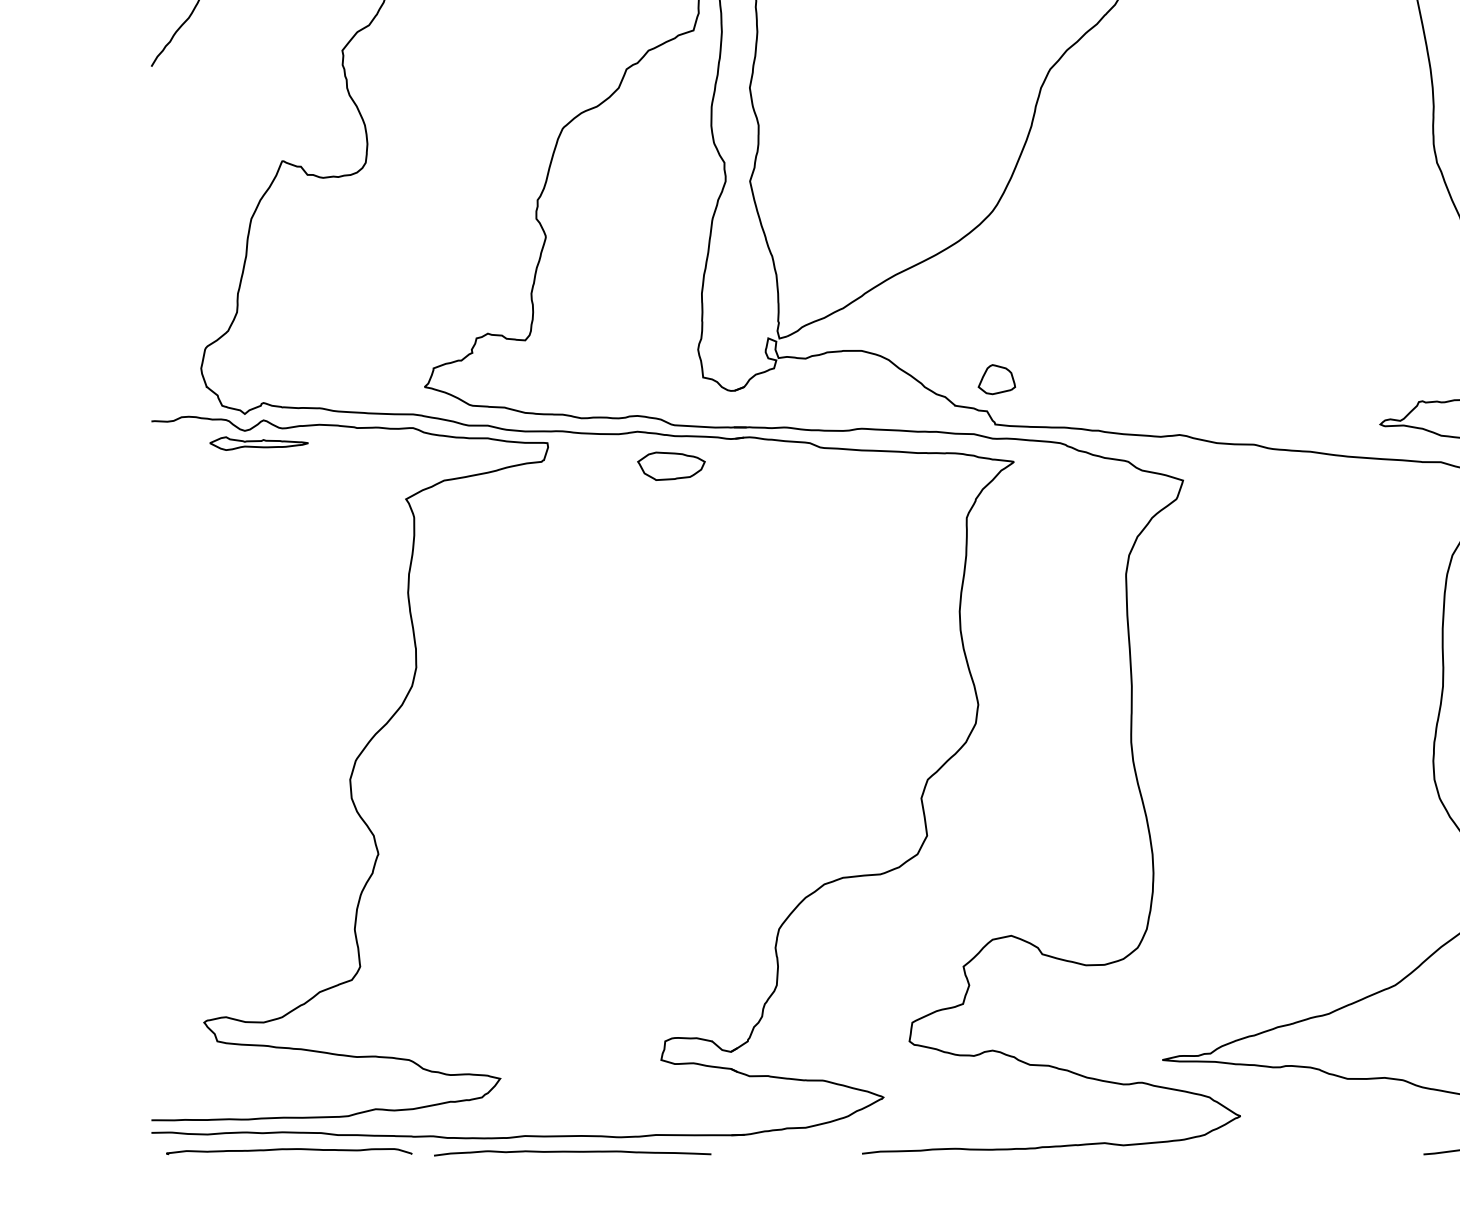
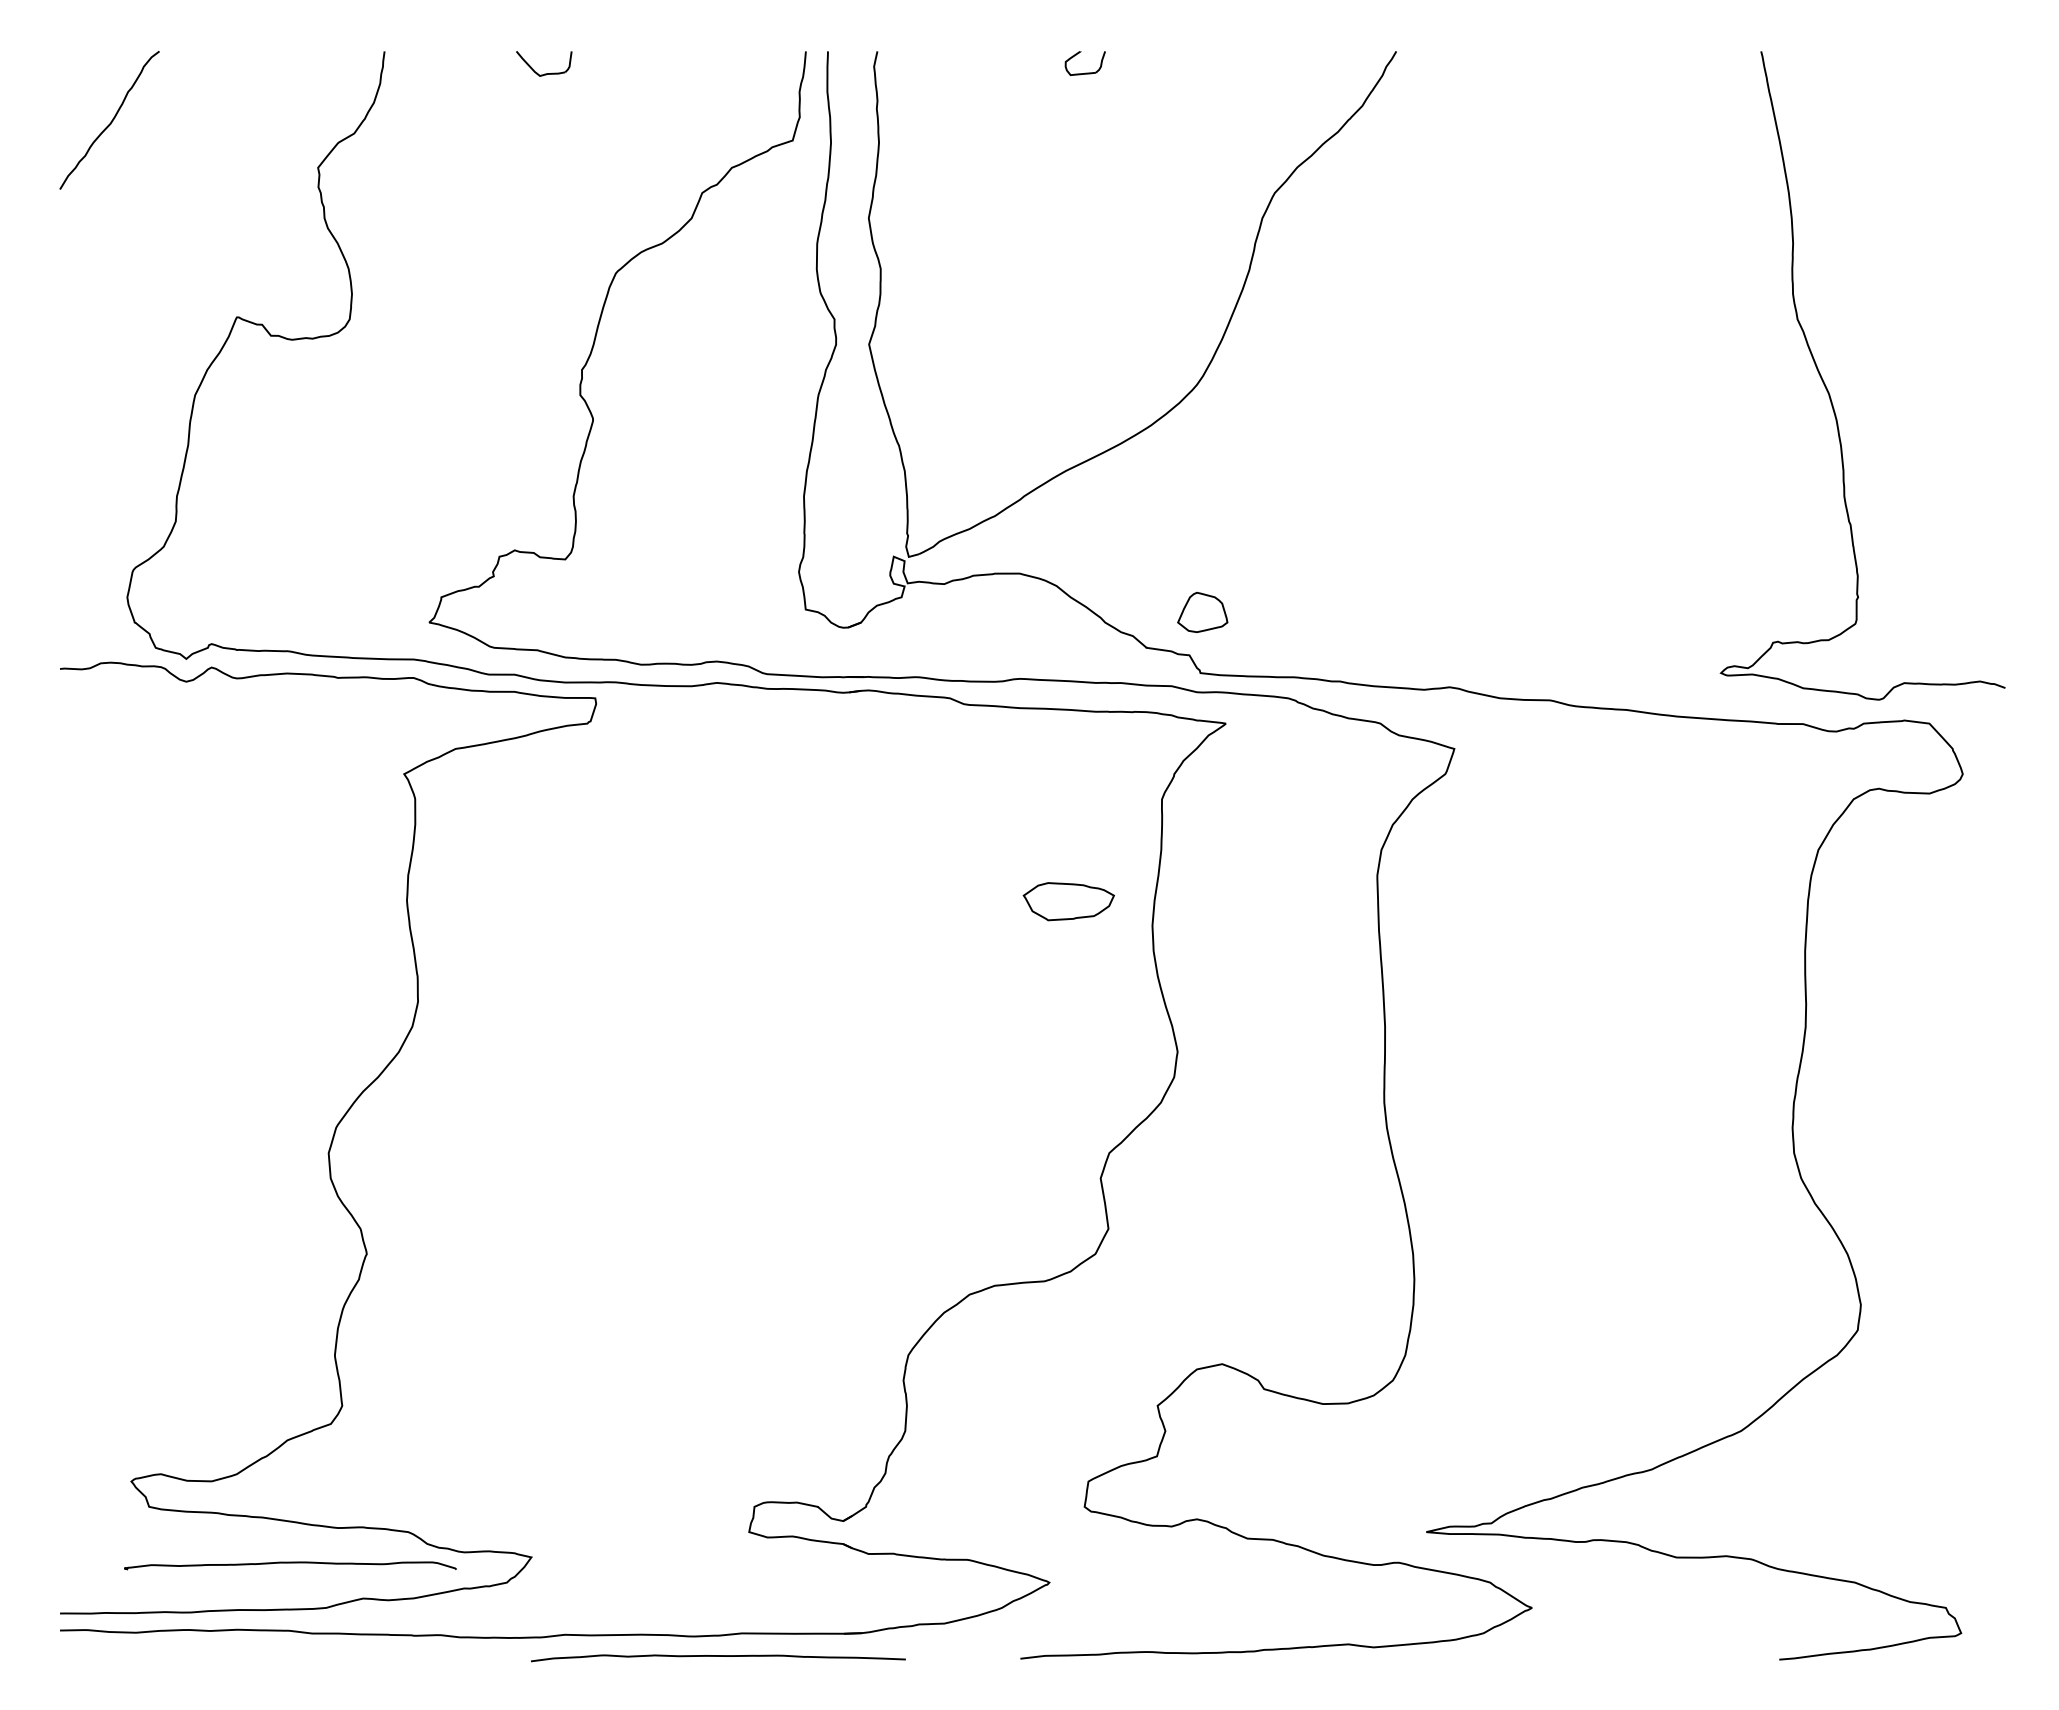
part: (259, 443) -> (205, 698), removed
part: (671, 466) -> (1068, 901), moved
curve: (289, 1149) -> (290, 1563), moved
curve: (572, 1152) -> (718, 1656), moved

